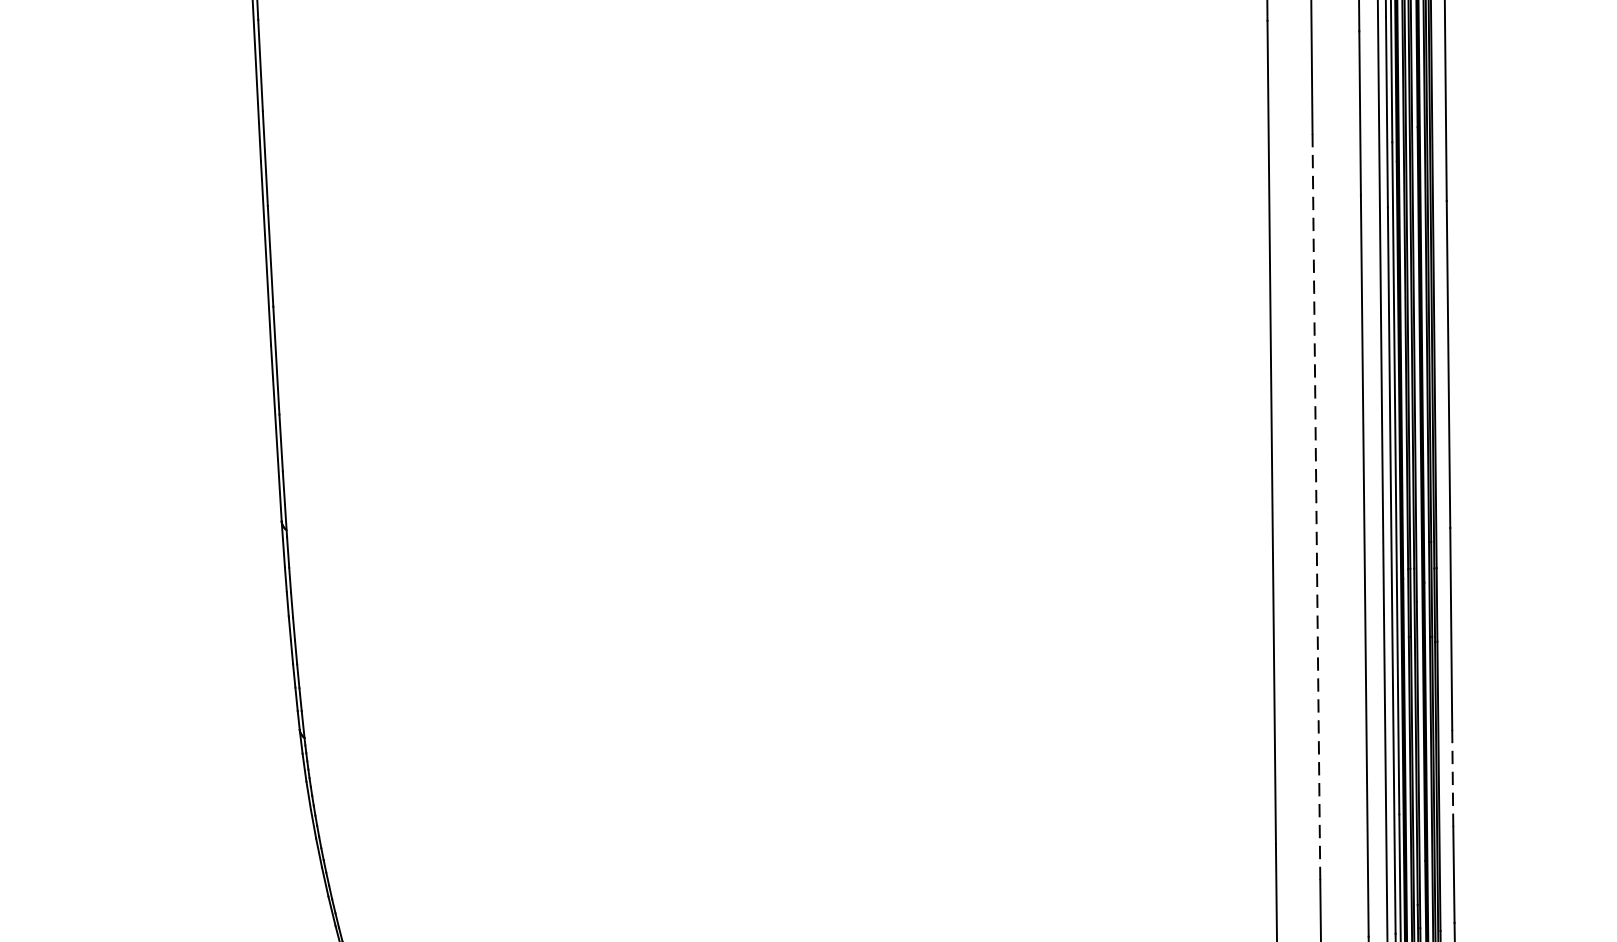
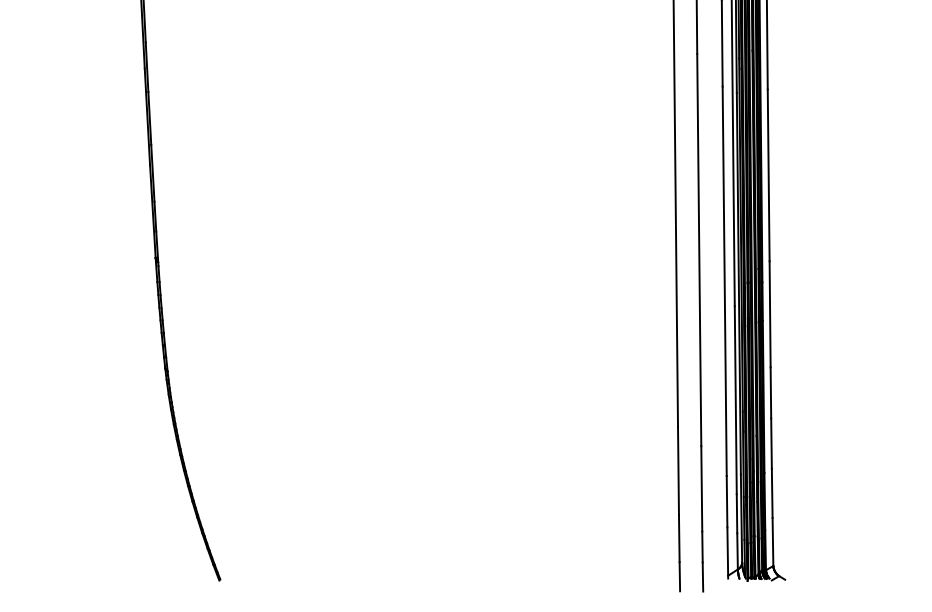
line: (1316, 505) -> (699, 249), dashed -> solid
line: (1451, 777) -> (770, 392), dashed -> solid

